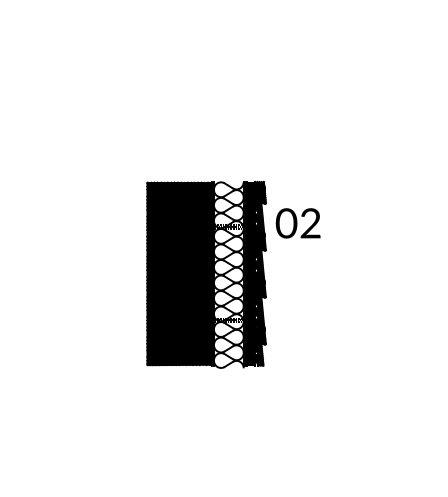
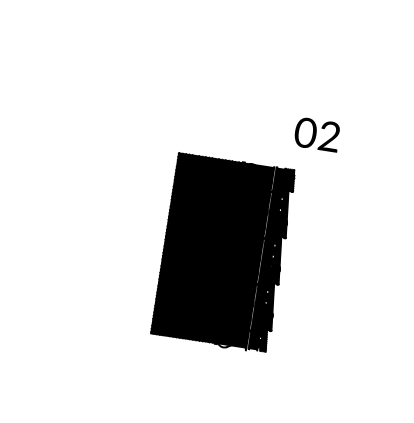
text: (297, 223) -> (316, 134), moved
fill: (228, 273) -> (245, 255), added

